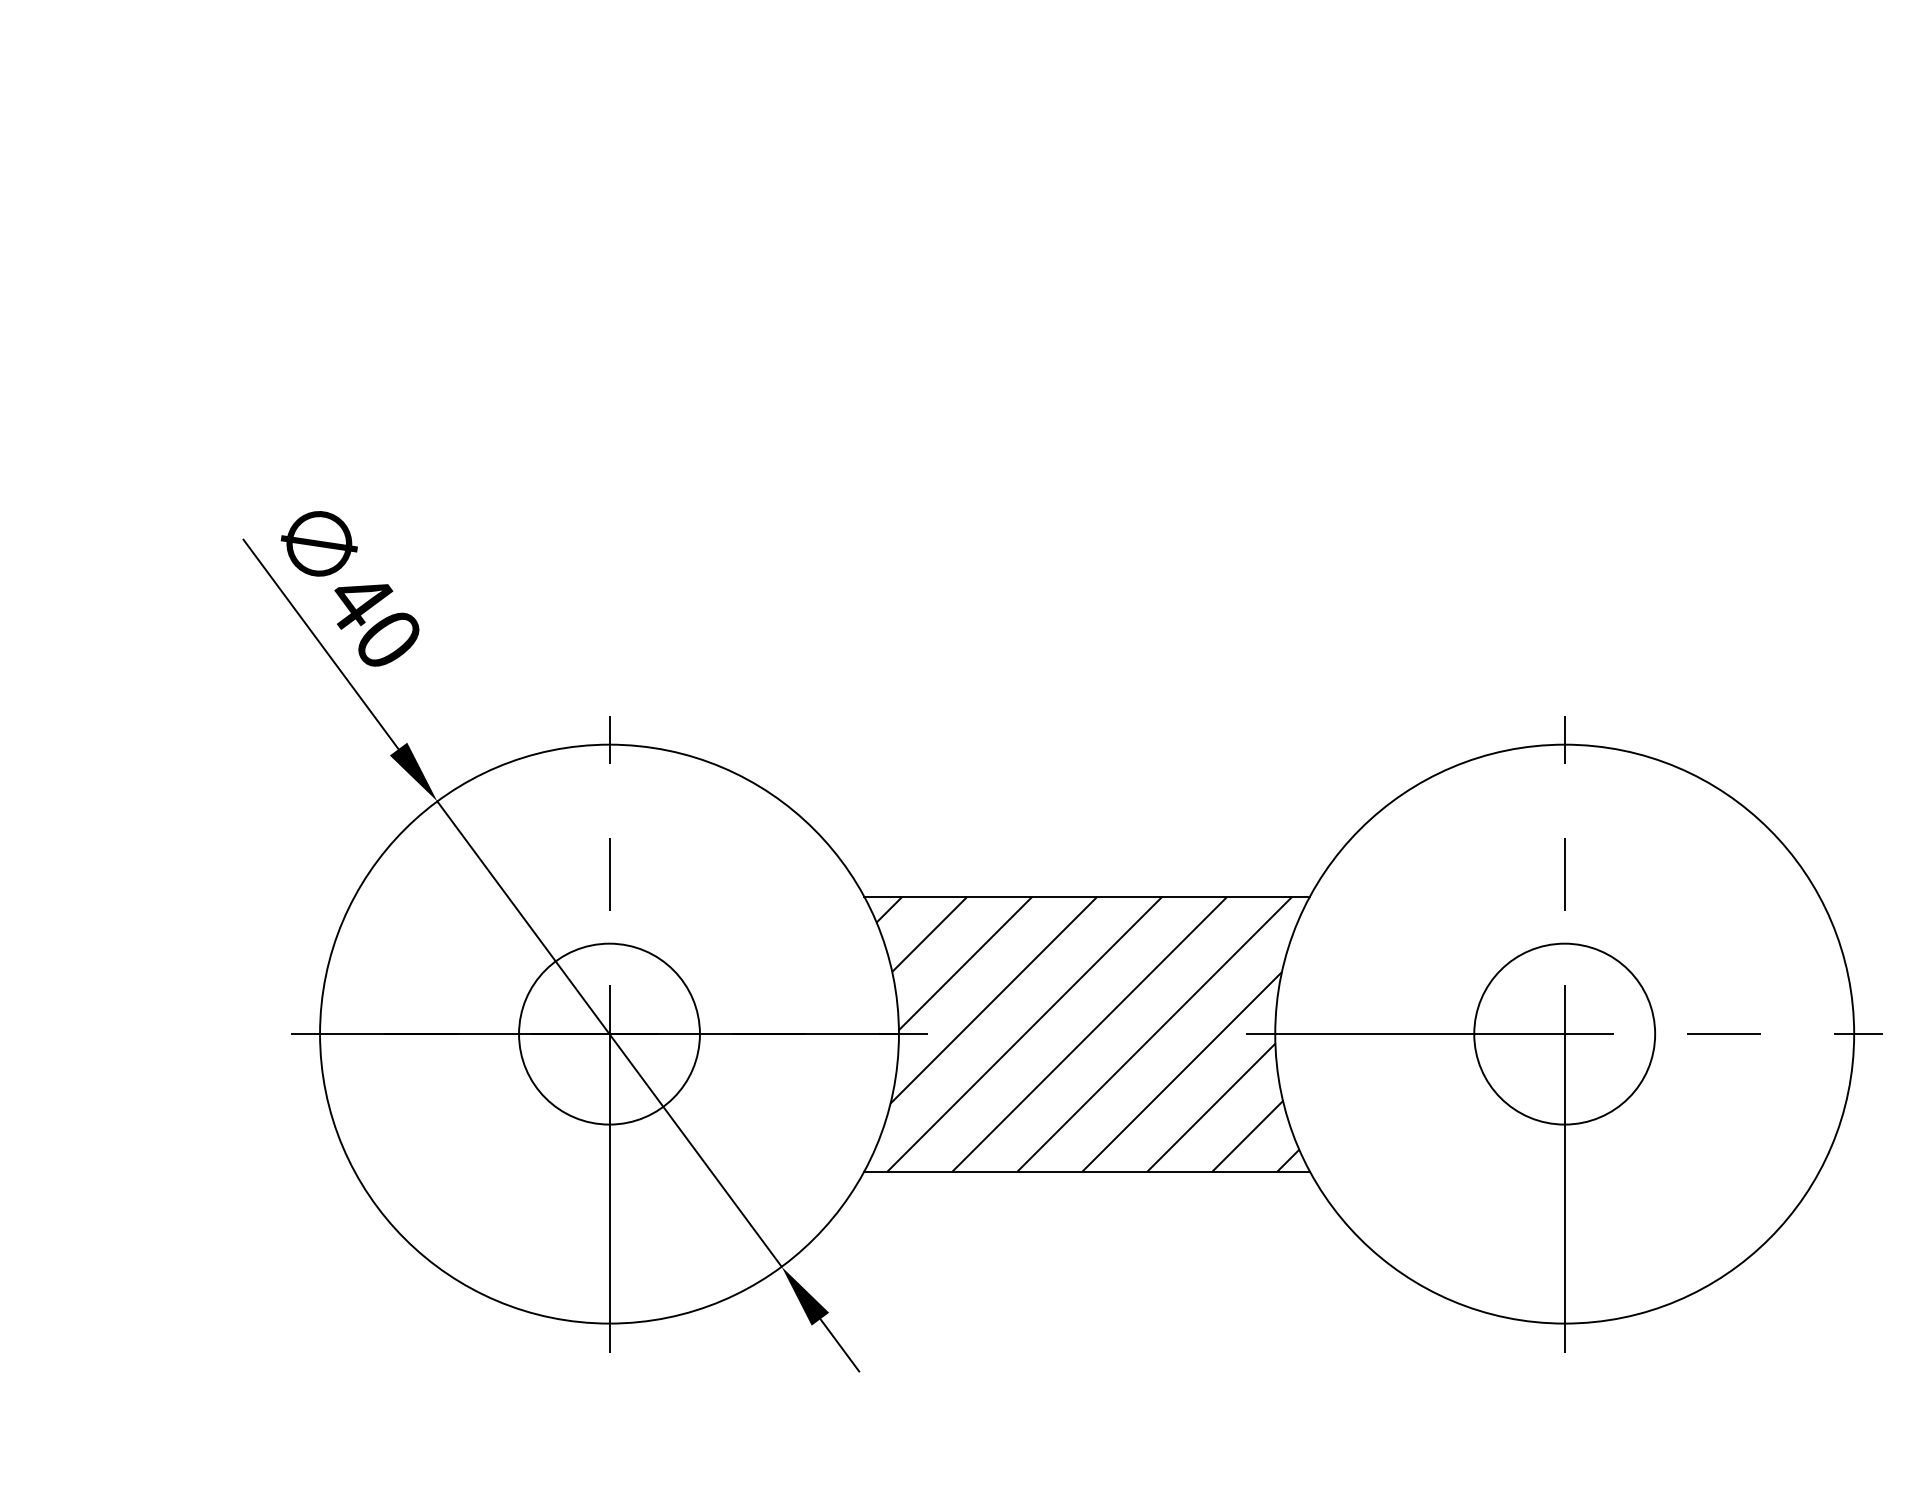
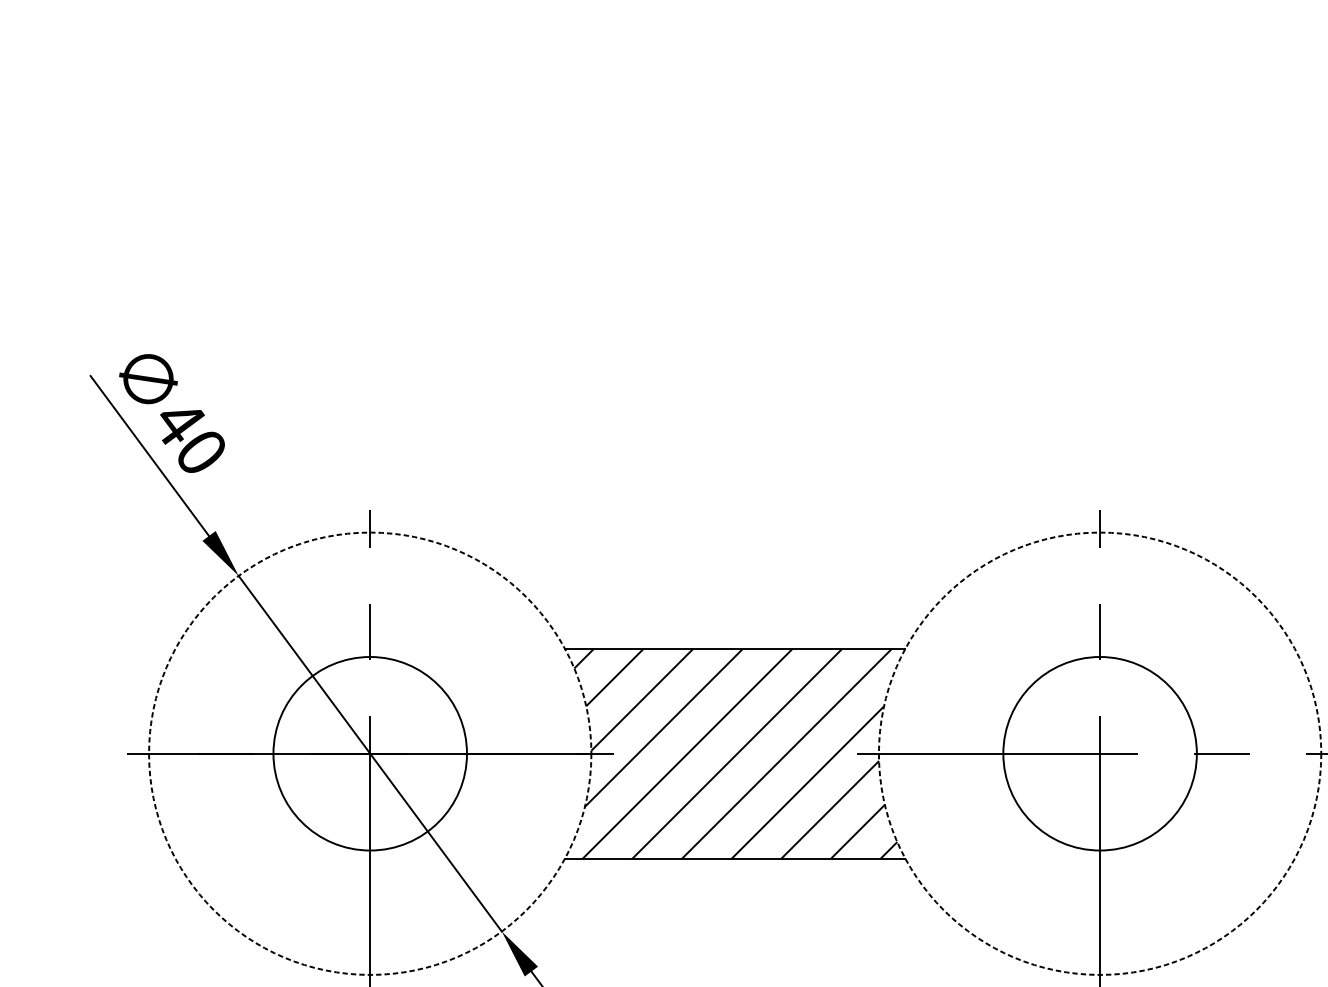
circle: (609, 1033) -> (370, 753), size x1.4
circle: (609, 1033) -> (370, 753), solid -> dashed
circle: (1564, 1033) -> (1099, 753), size x1.4
circle: (1564, 1033) -> (1099, 753), solid -> dashed

